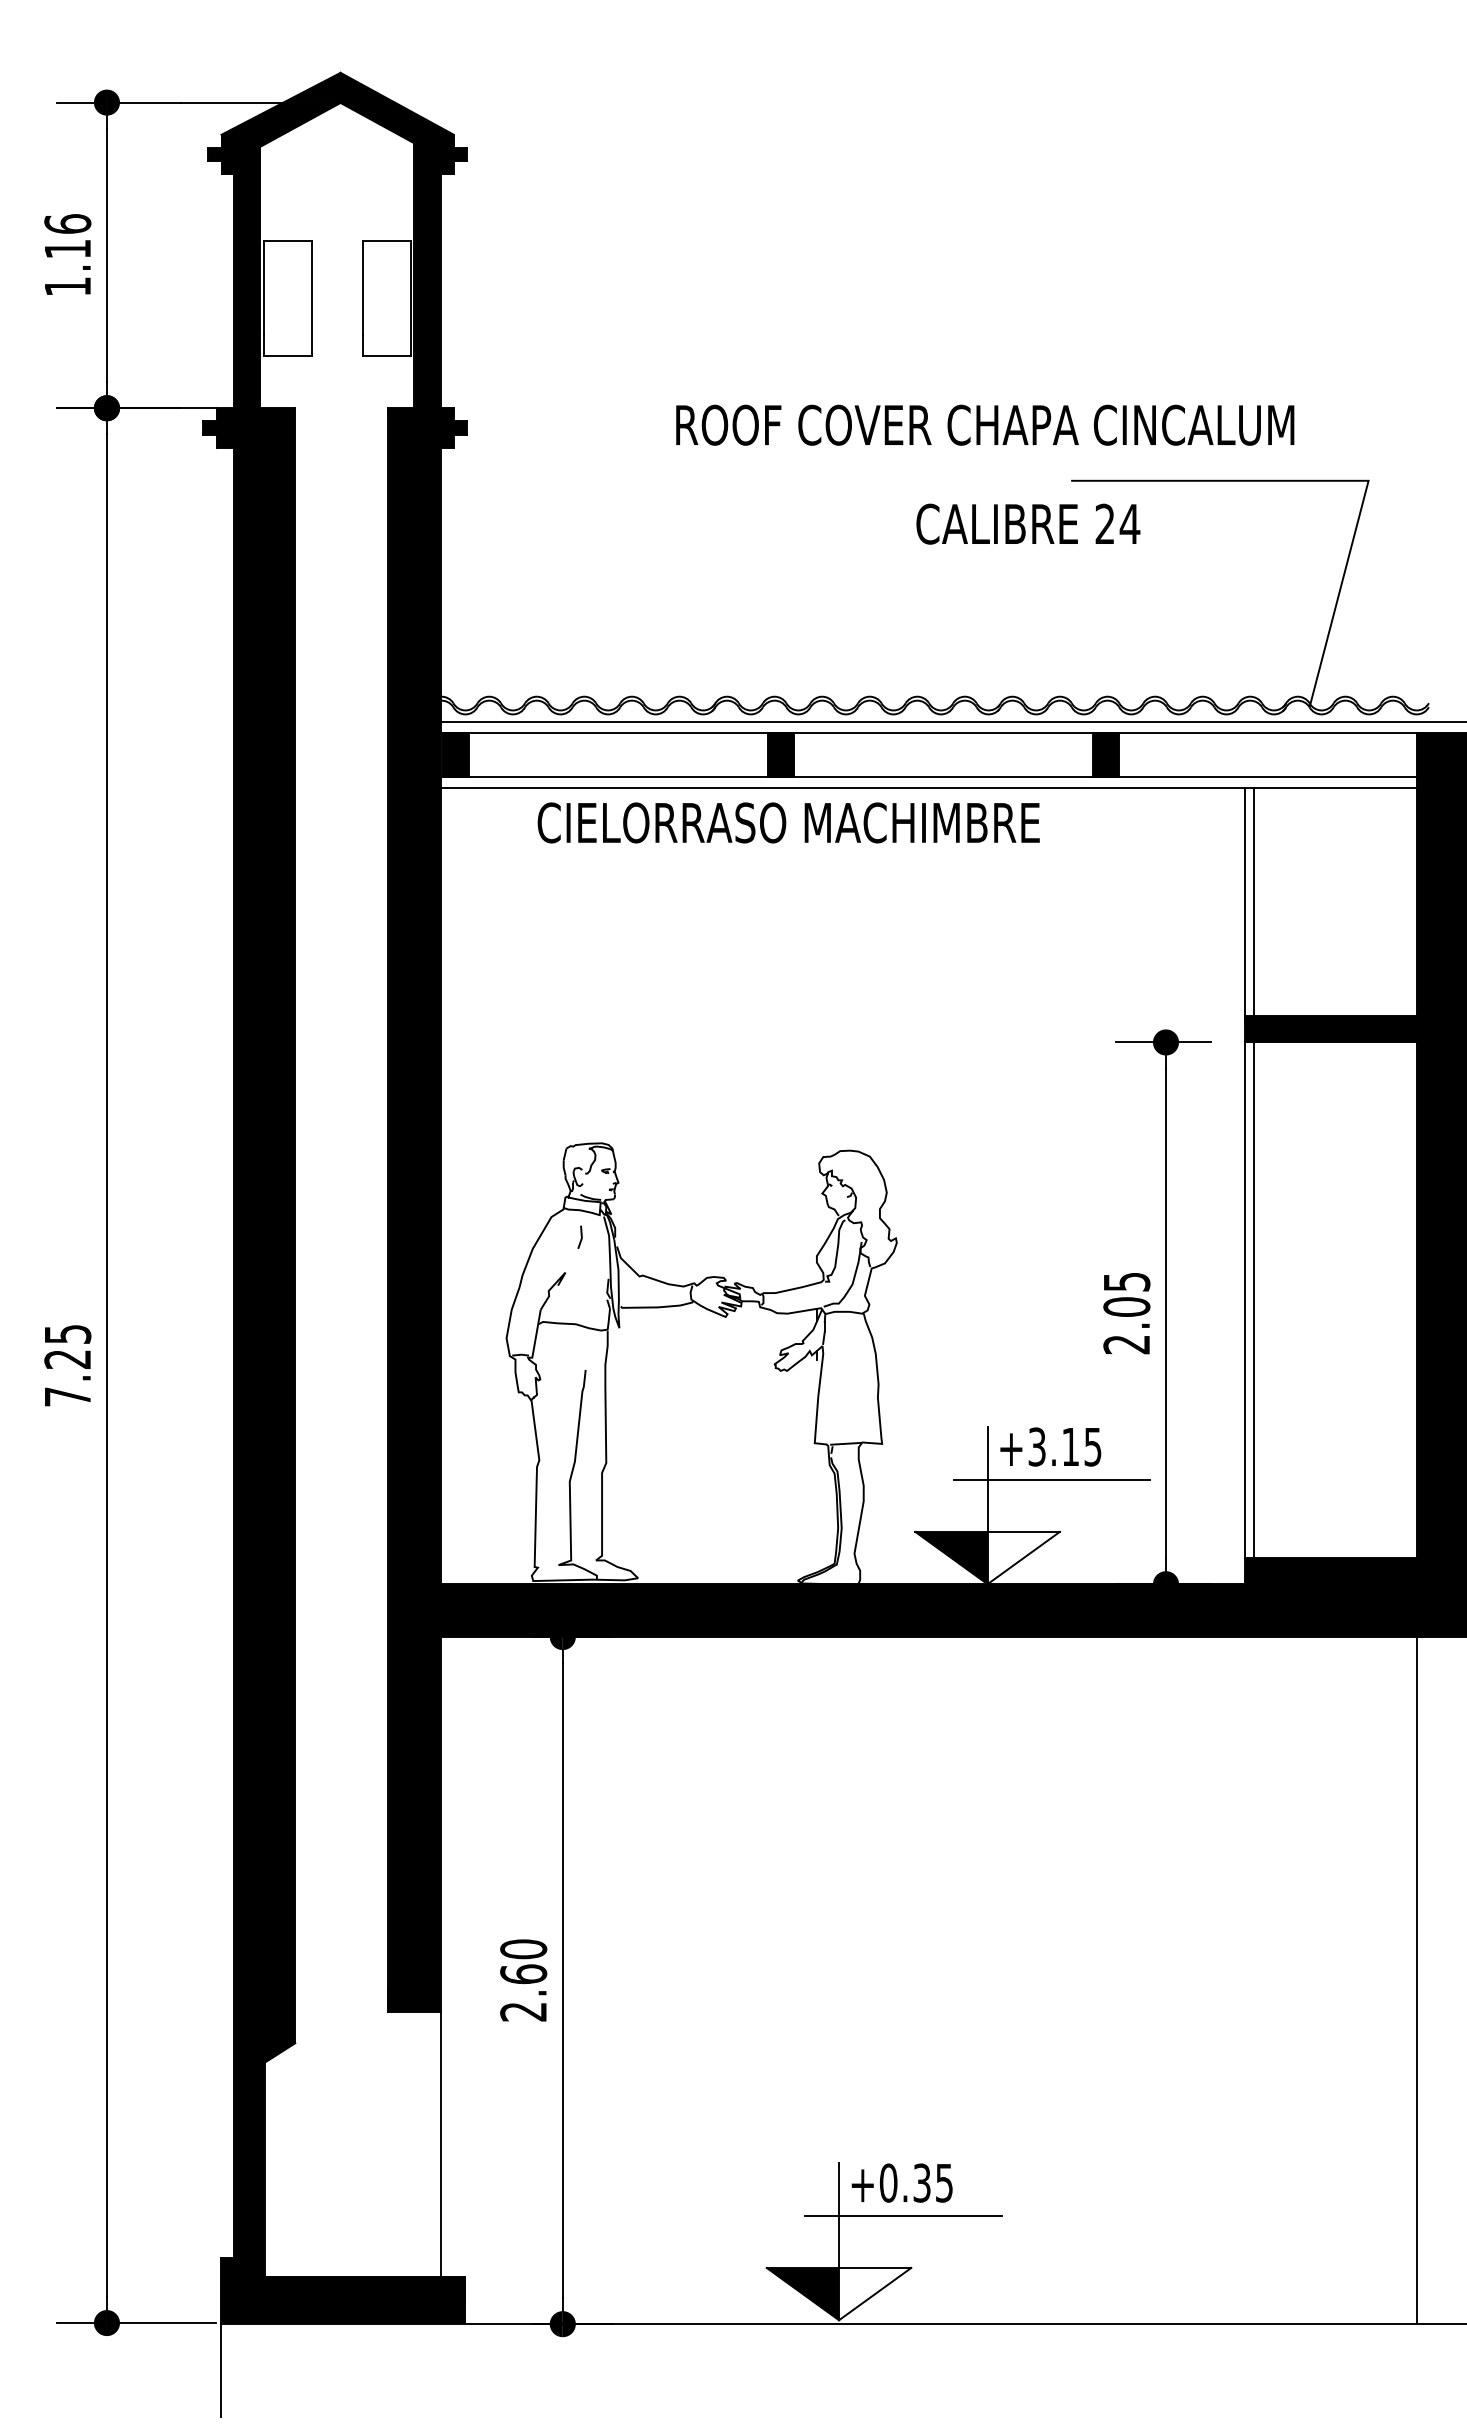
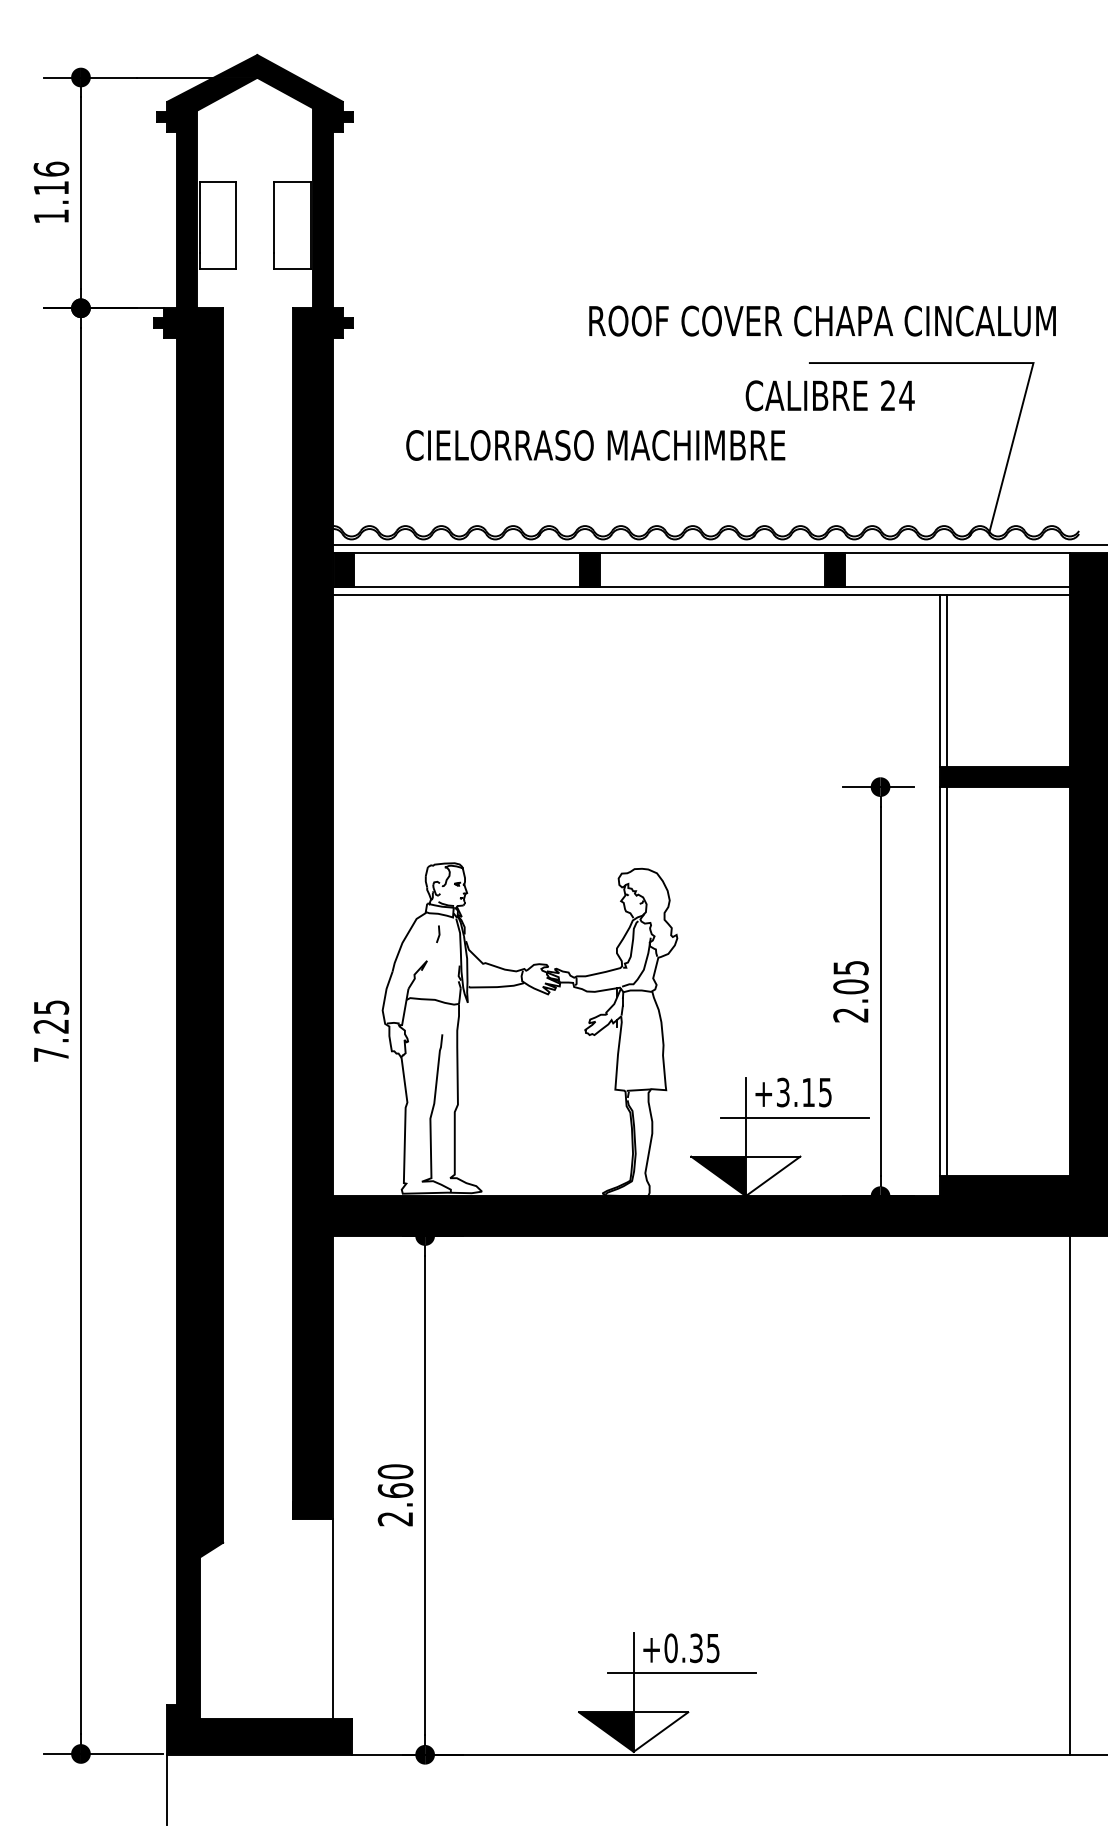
text: (985, 424) -> (822, 320), moved
text: (1028, 523) -> (830, 395), moved
text: (788, 822) -> (595, 445), moved

